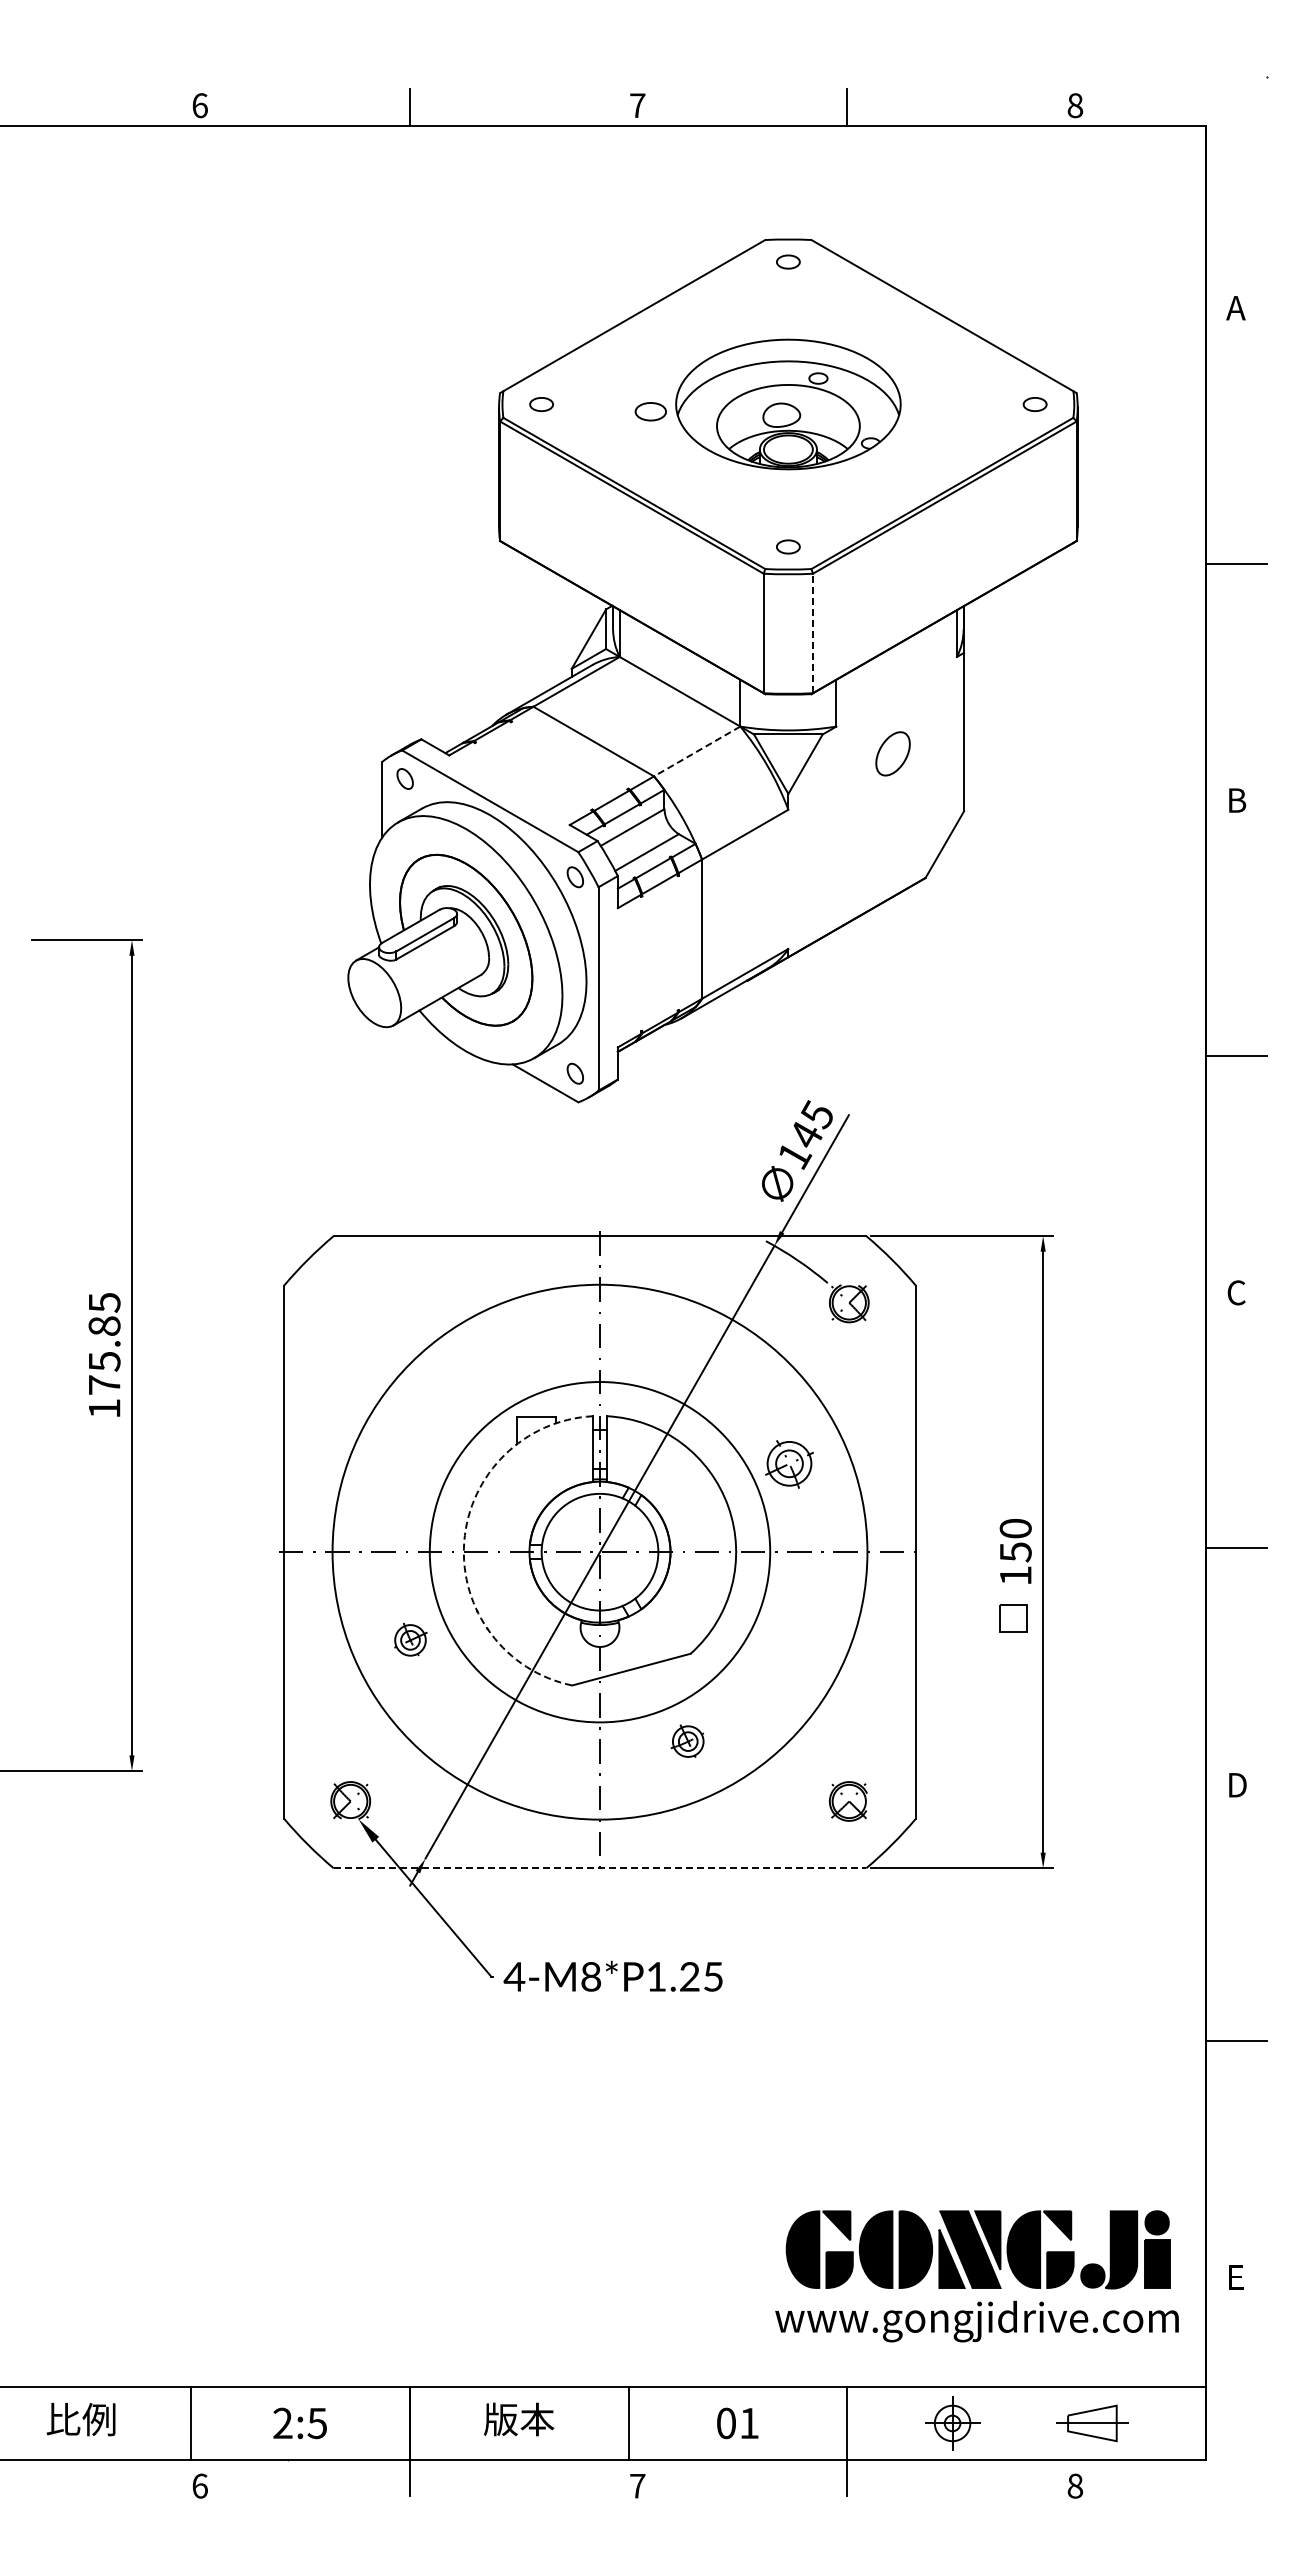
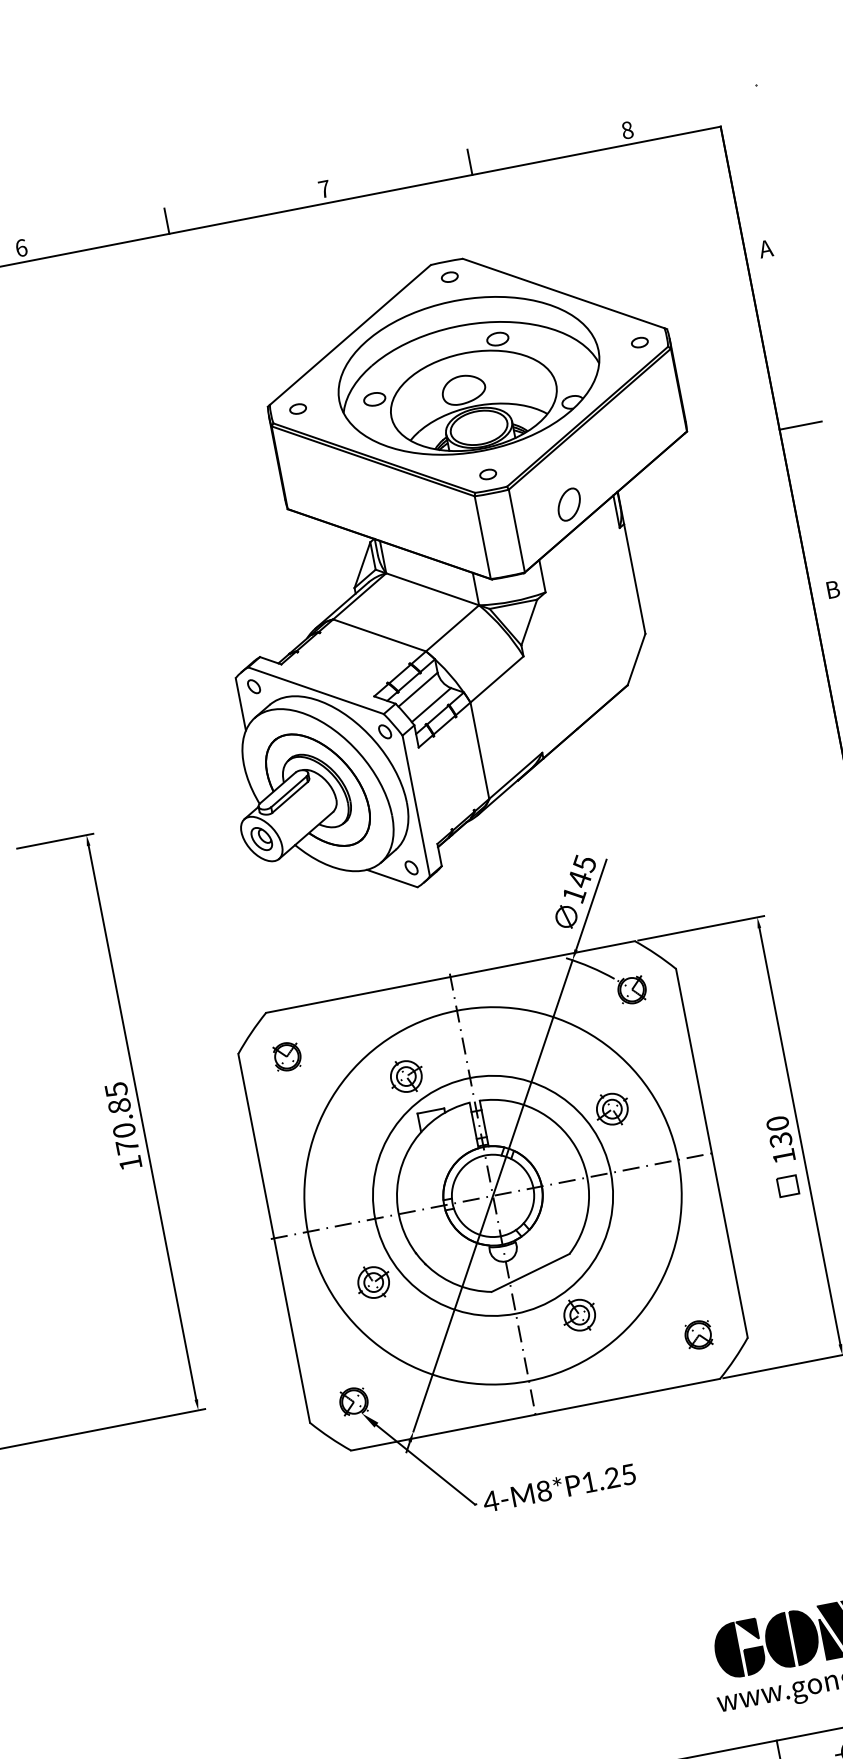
part: (788, 404) -> (469, 375), size x1.67
line: (813, 633) -> (517, 531), dashed -> solid
line: (697, 751) -> (452, 628), dashed -> solid
part: (892, 753) -> (568, 504), moved
part: (374, 992) -> (261, 838), added
part: (351, 1302) -> (287, 1056), added
text: (104, 1361) -> (124, 1130), 175.85 -> 170.85
part: (512, 1362) -> (406, 1076), added
arc: (464, 1541) -> (397, 1206), dashed -> solid
text: (1014, 1552) -> (780, 1140), 150 -> 130
part: (410, 1639) -> (373, 1281), size x1.43
part: (687, 1741) -> (579, 1315), size x1.43
line: (600, 1868) -> (535, 1414), dashed -> solid

